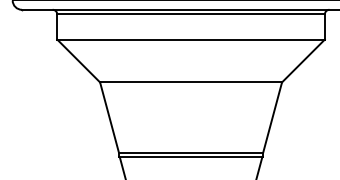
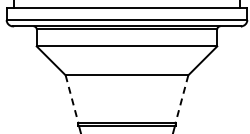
line: (110, 118) -> (72, 99), solid -> dashed
line: (271, 118) -> (181, 99), solid -> dashed

